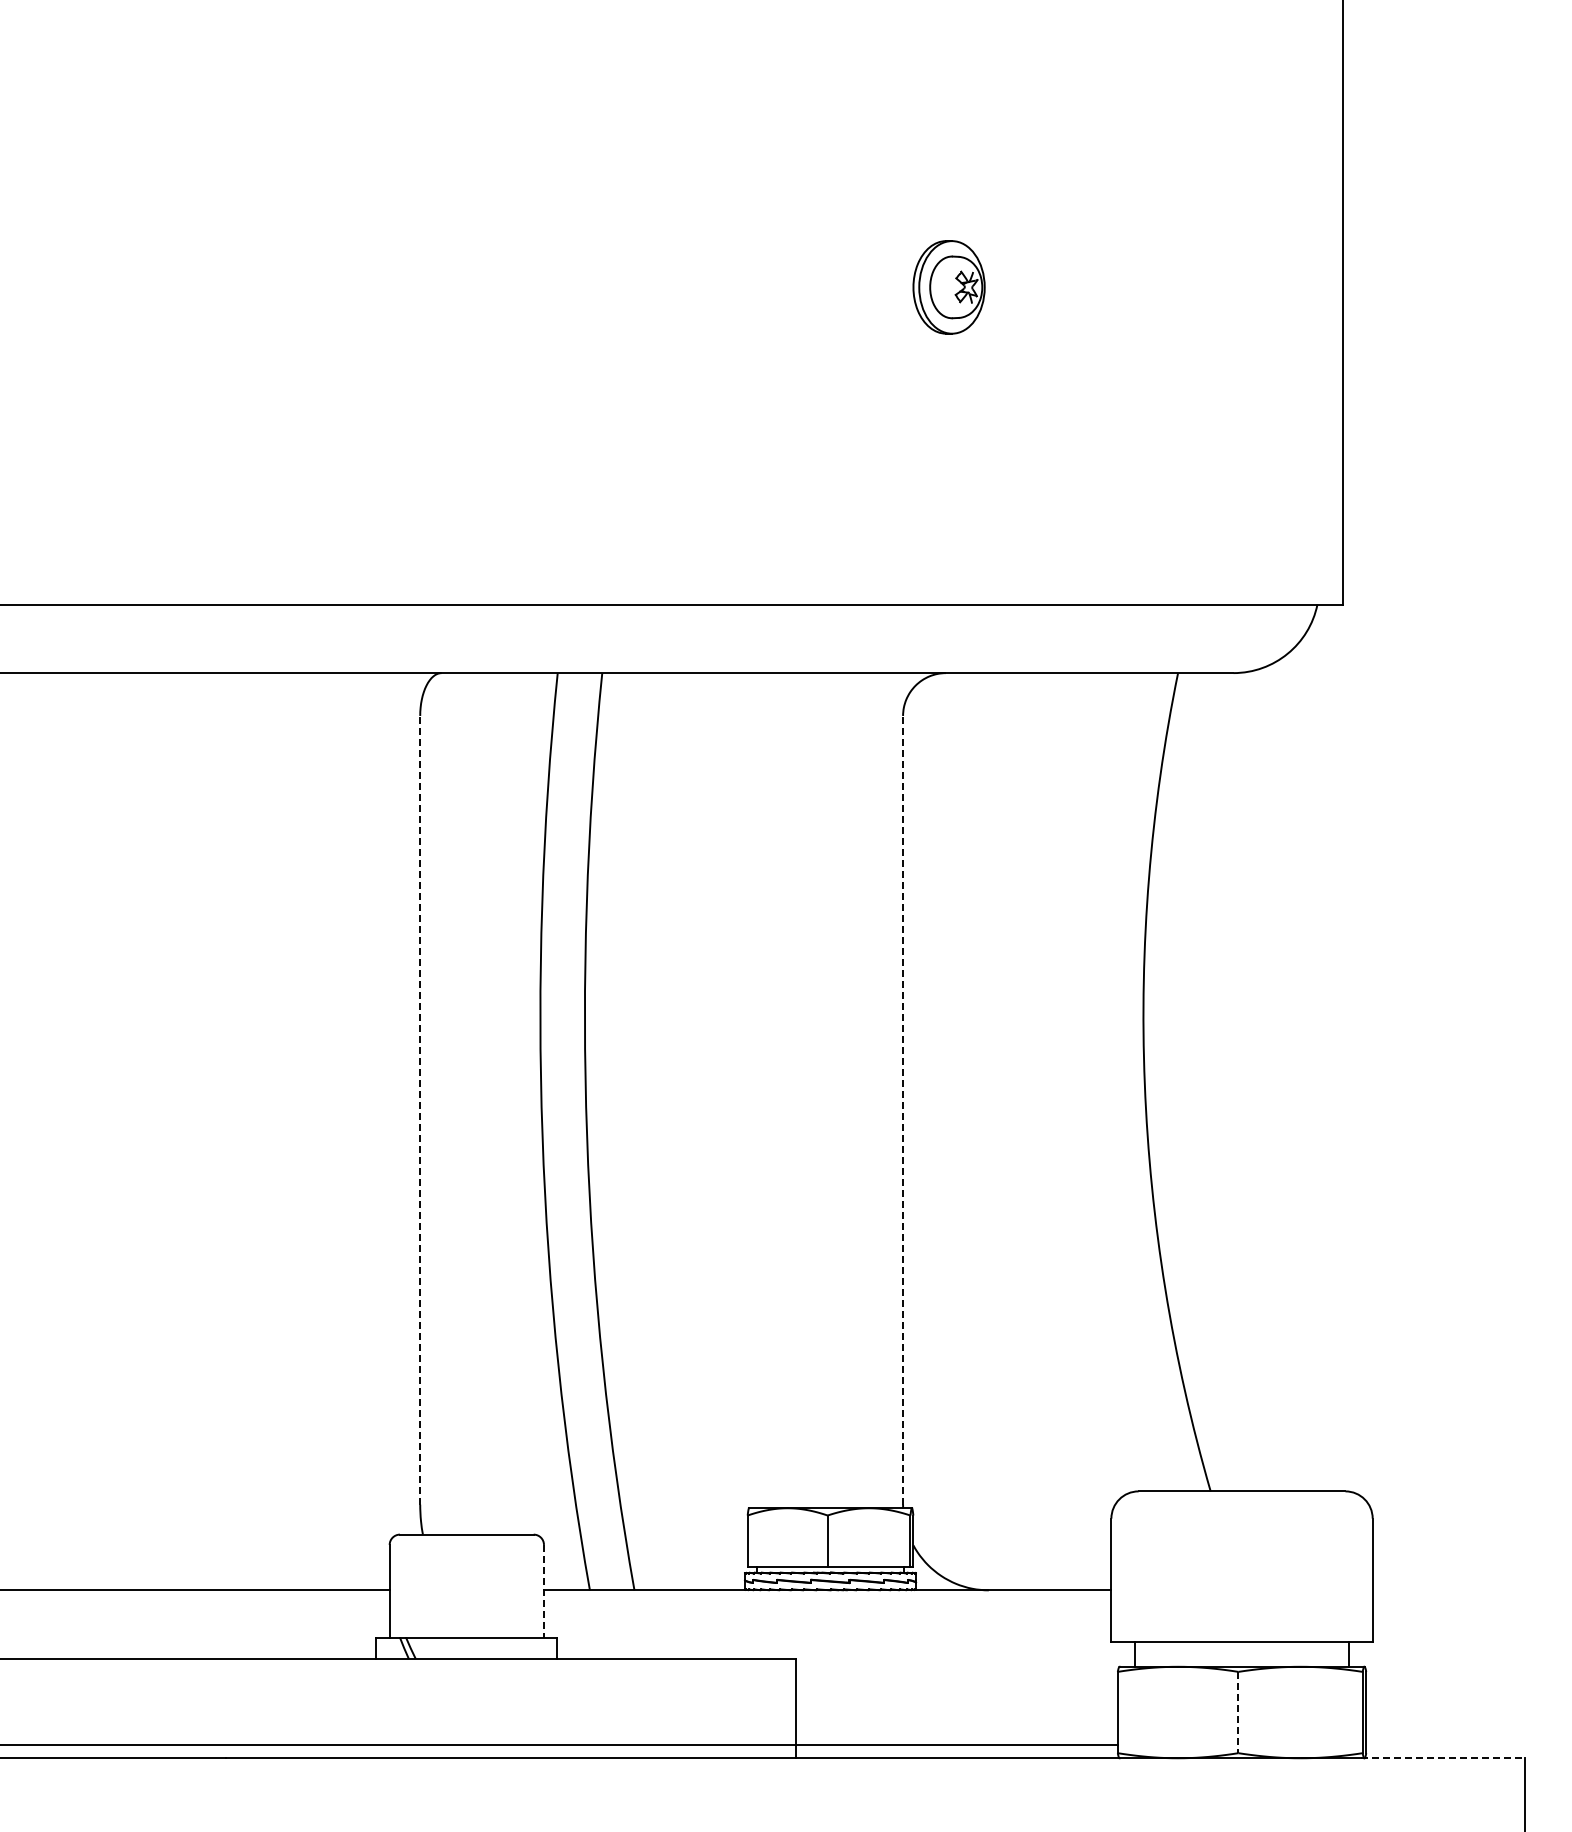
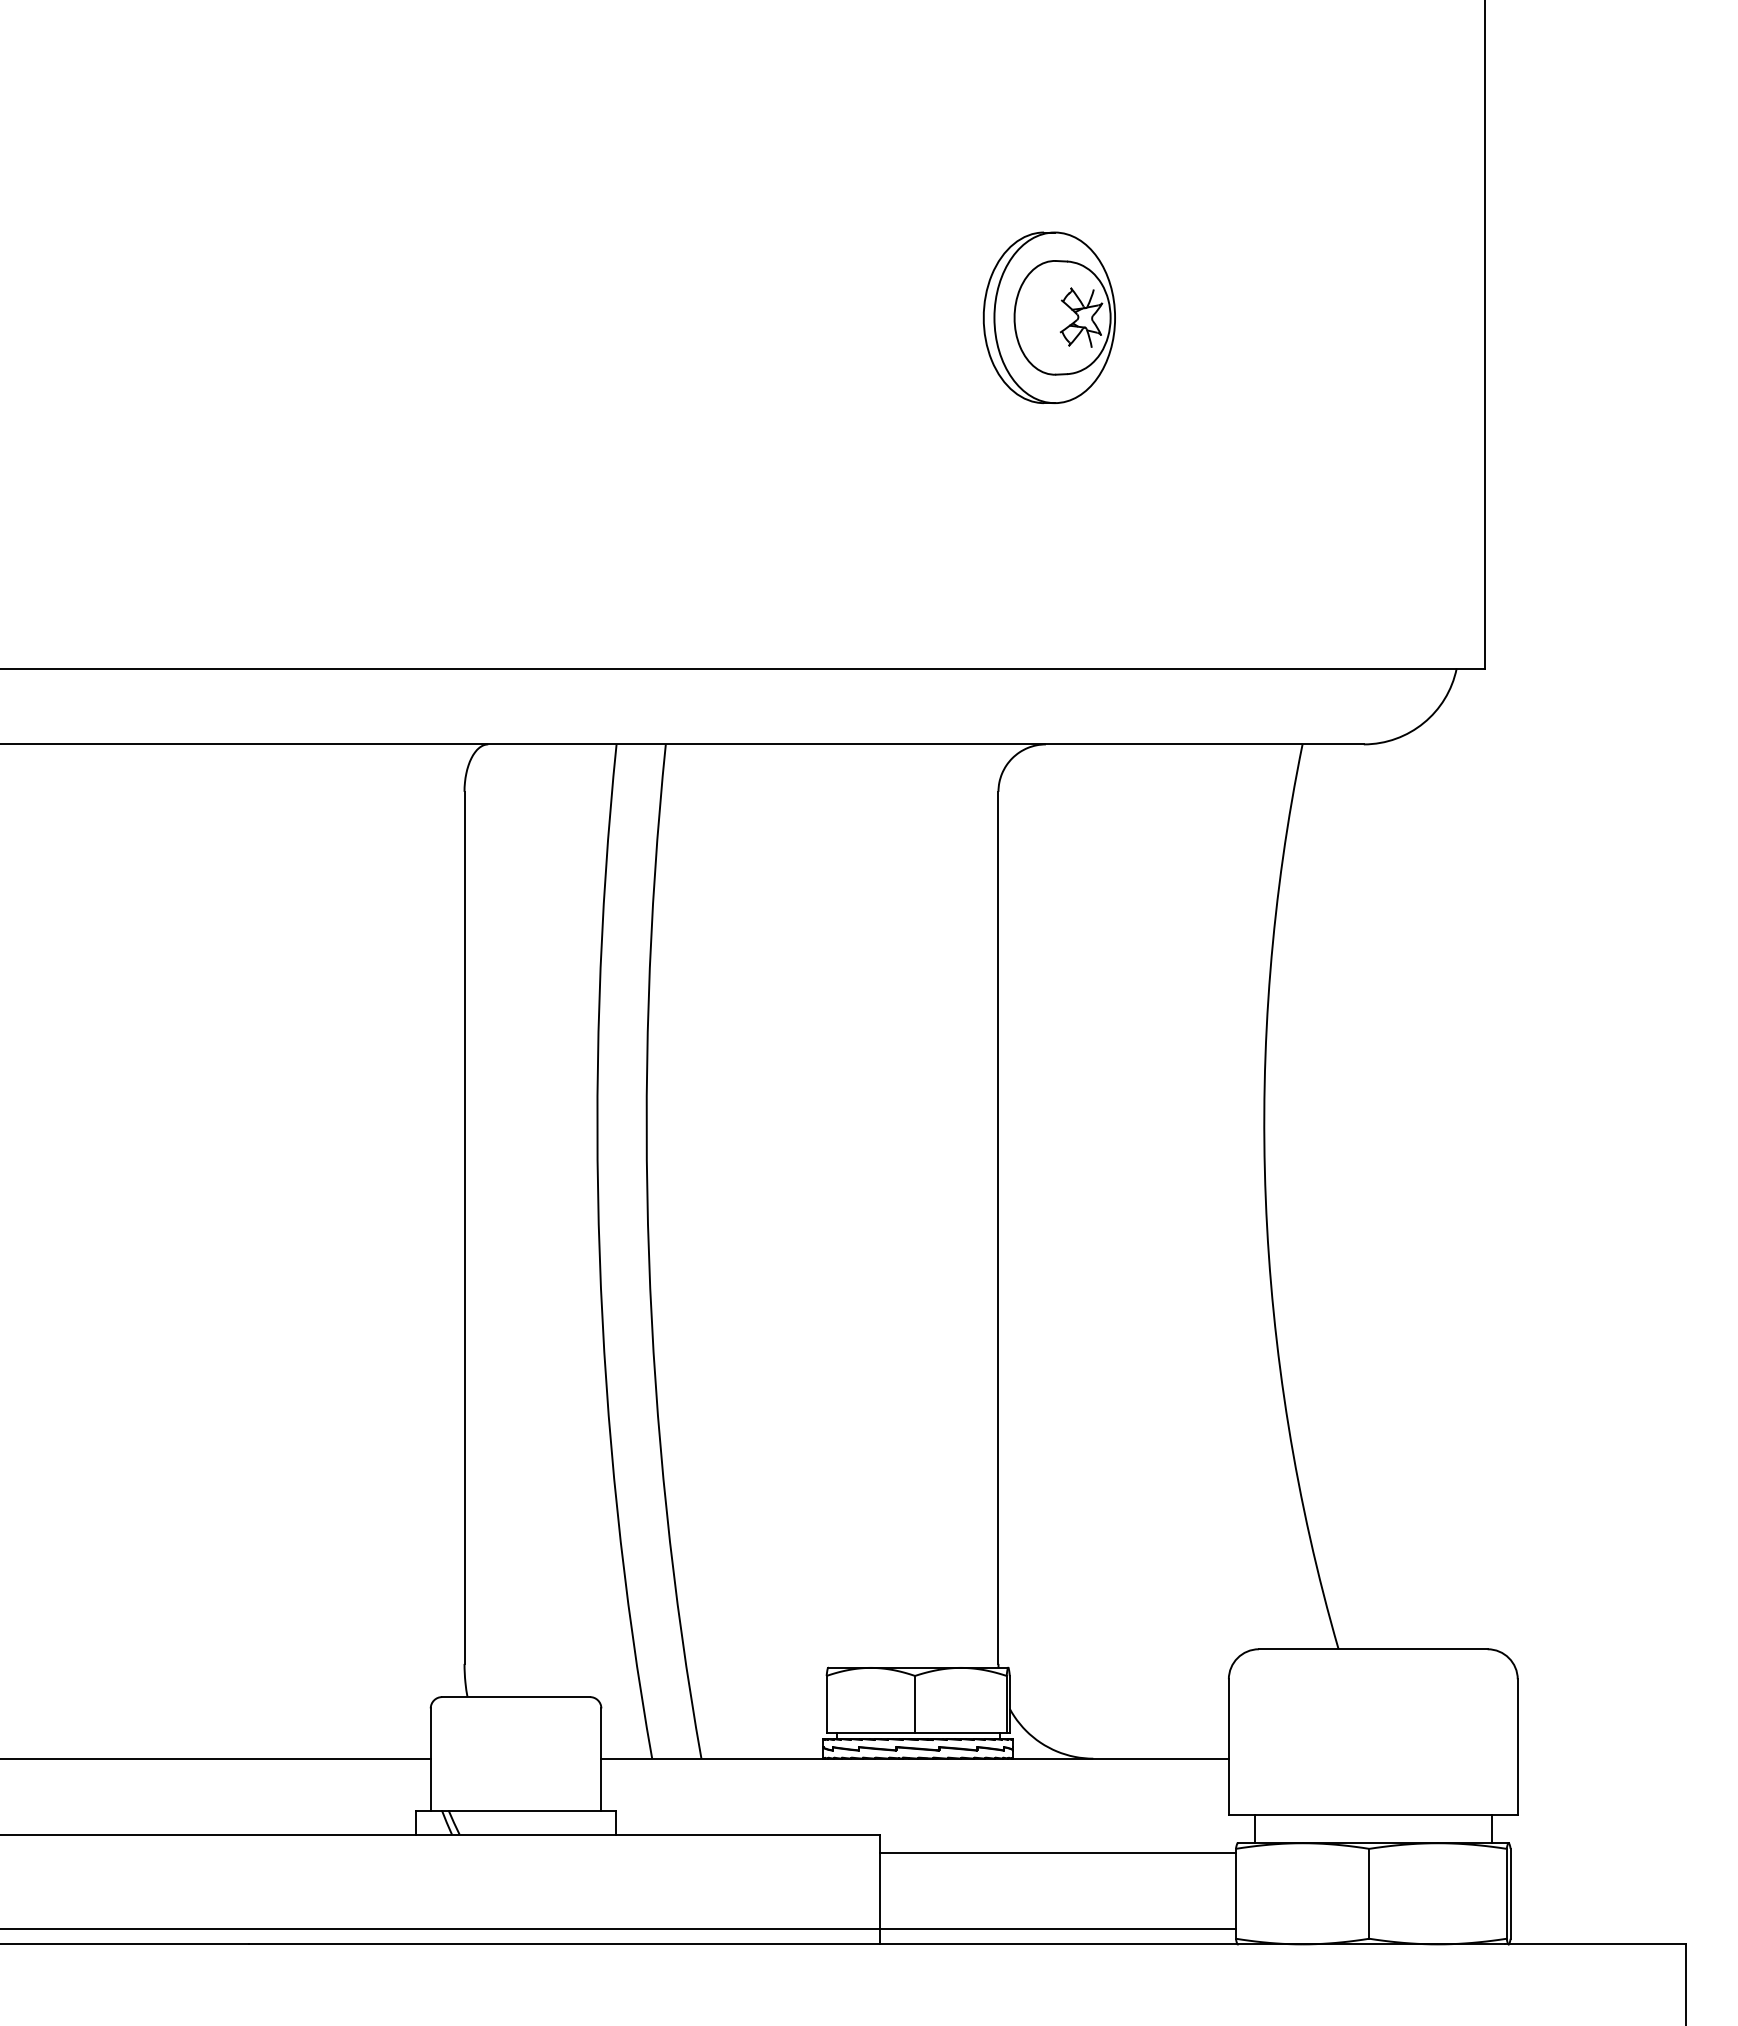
part: (948, 287) -> (1048, 318), size x1.67
line: (420, 1109) -> (464, 1226), dashed -> solid
line: (903, 1109) -> (998, 1226), dashed -> solid
line: (543, 1591) -> (600, 1759), dashed -> solid
line: (956, 1676) -> (1057, 1853), added
line: (1238, 1712) -> (1369, 1893), dashed -> solid
line: (1443, 1758) -> (1596, 1944), dashed -> solid

